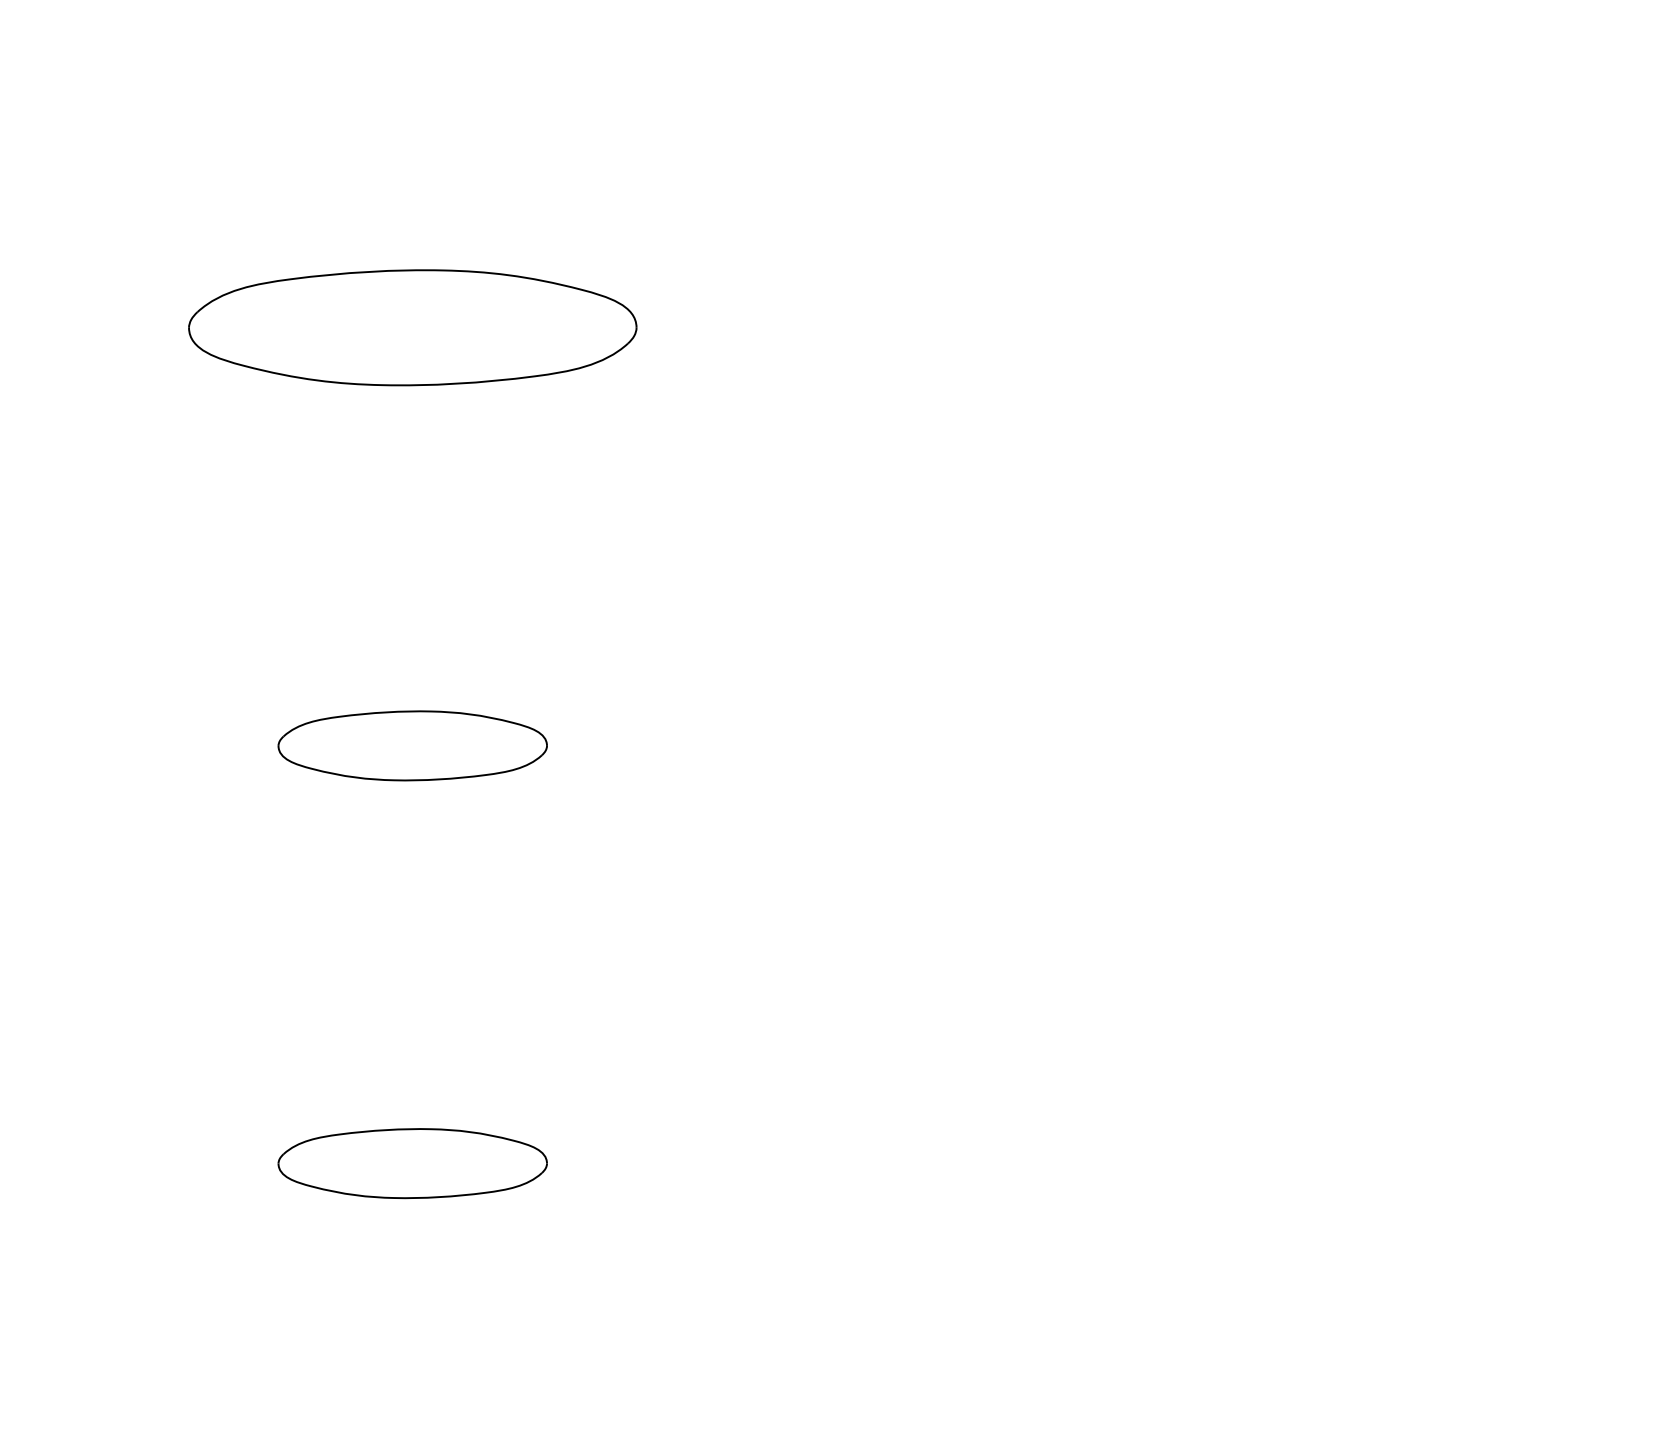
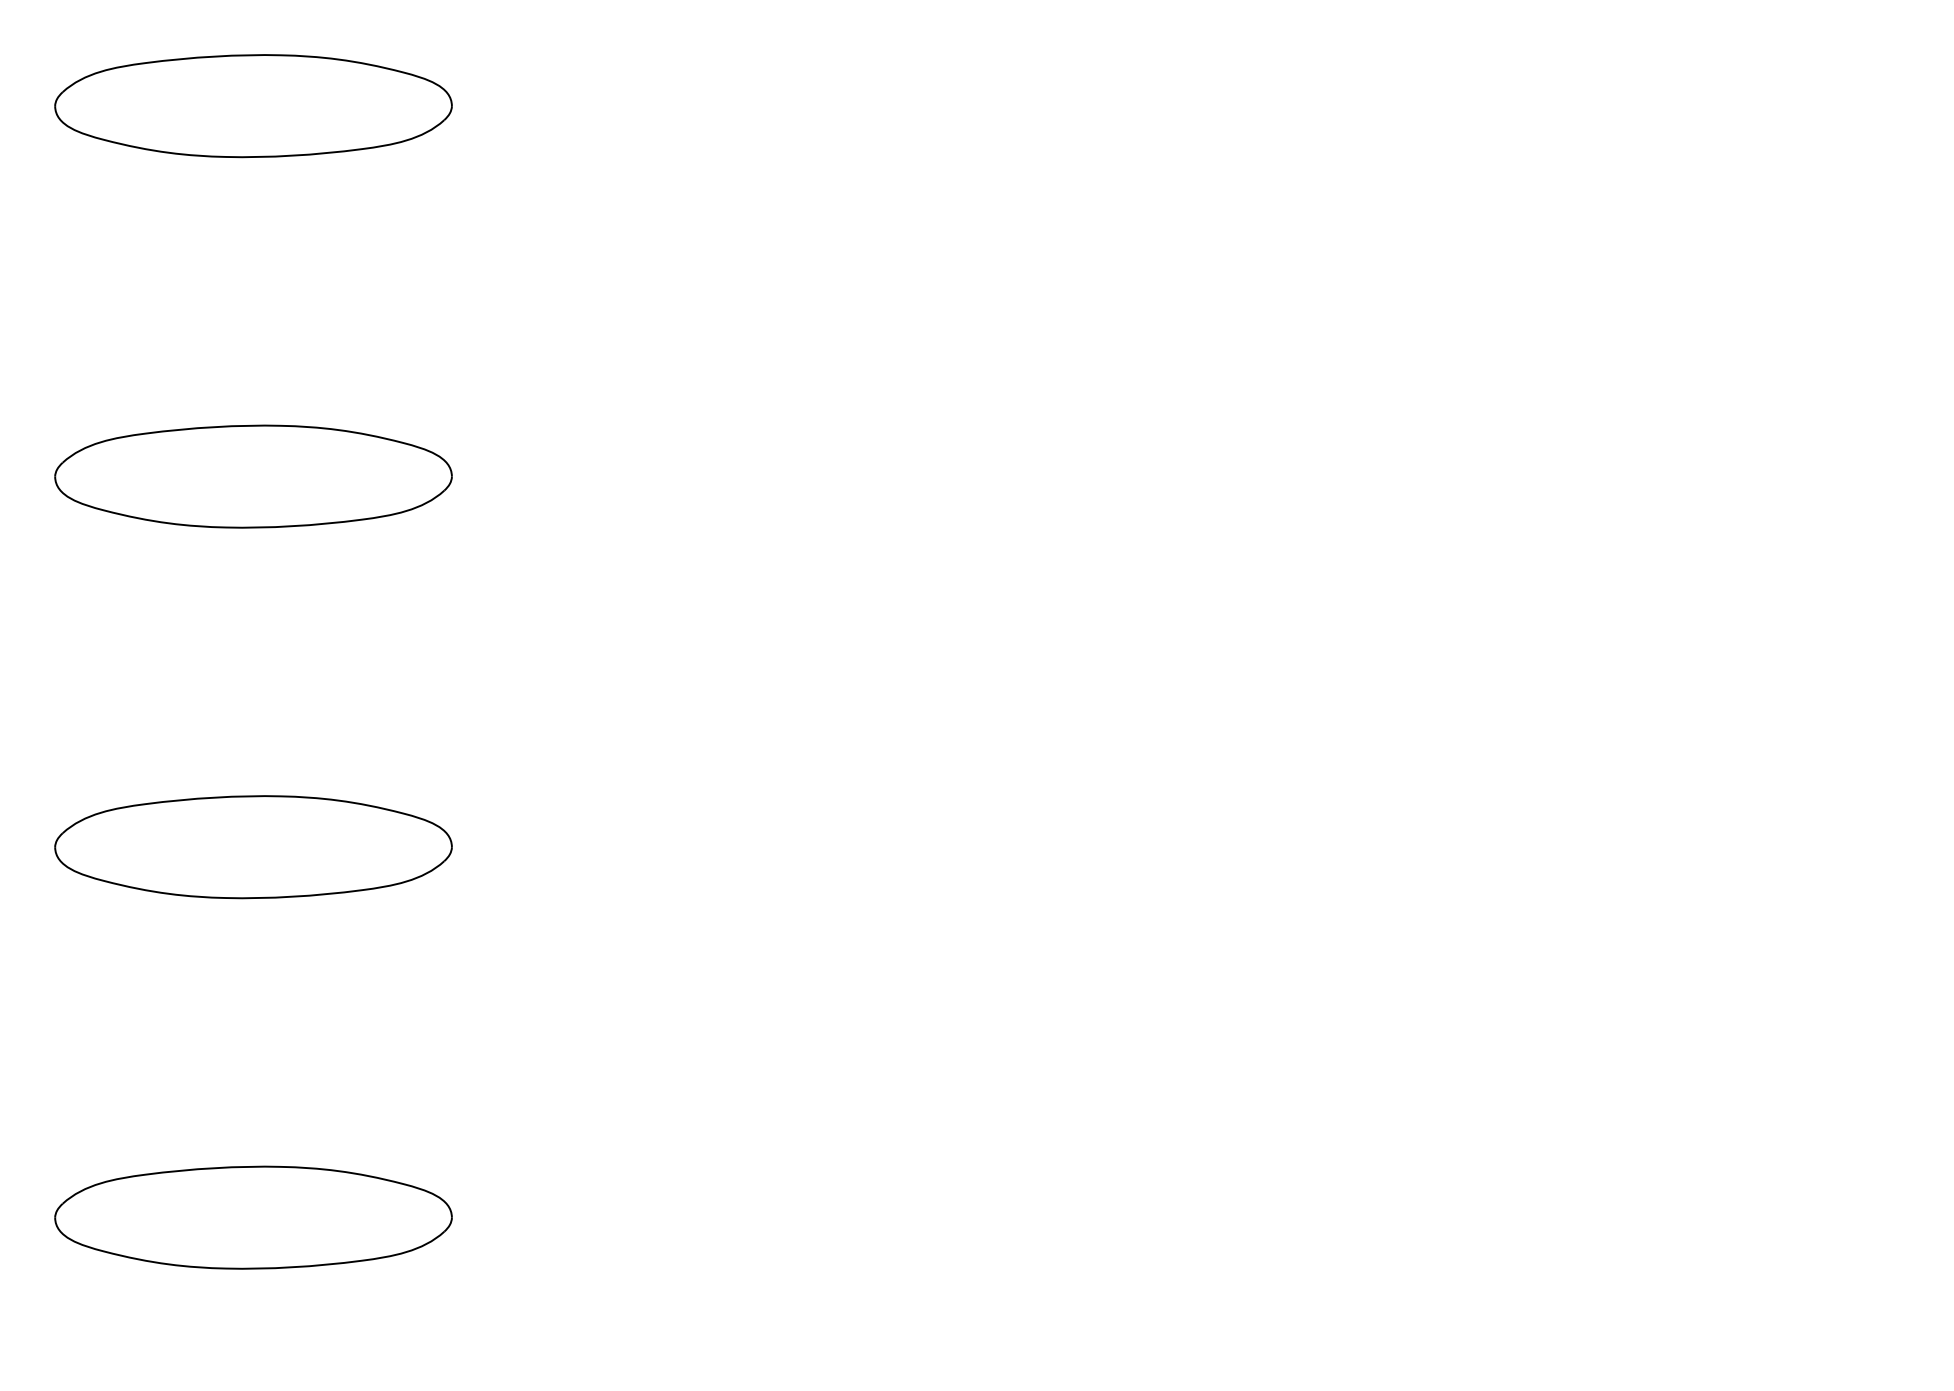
part: (412, 746) -> (253, 847), size x1.67
part: (412, 1163) -> (253, 1217), size x1.67

